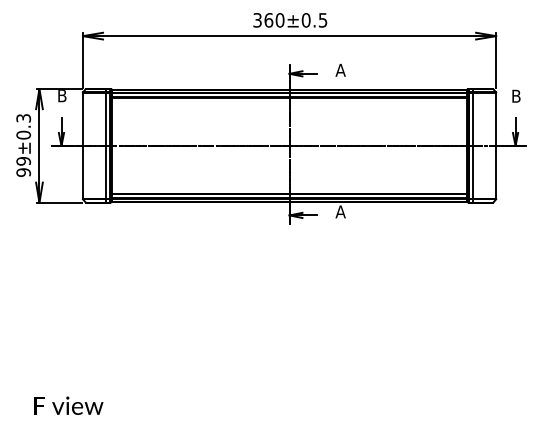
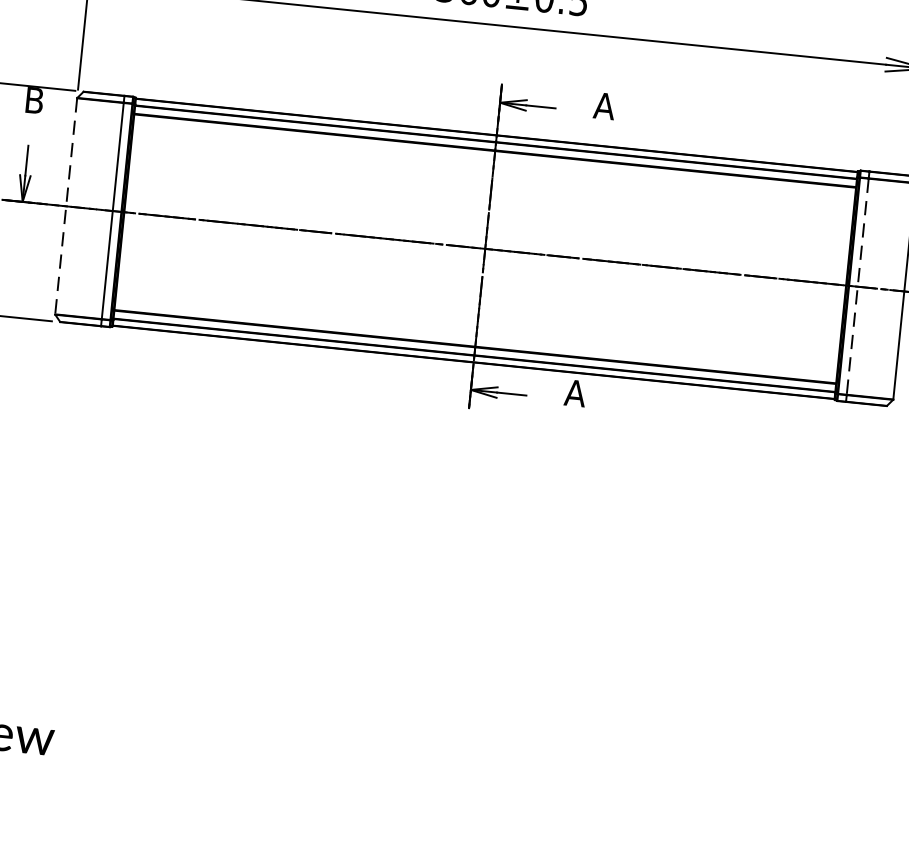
line: (82, 146) -> (65, 207), solid -> dashed
line: (473, 146) -> (858, 288), solid -> dashed

